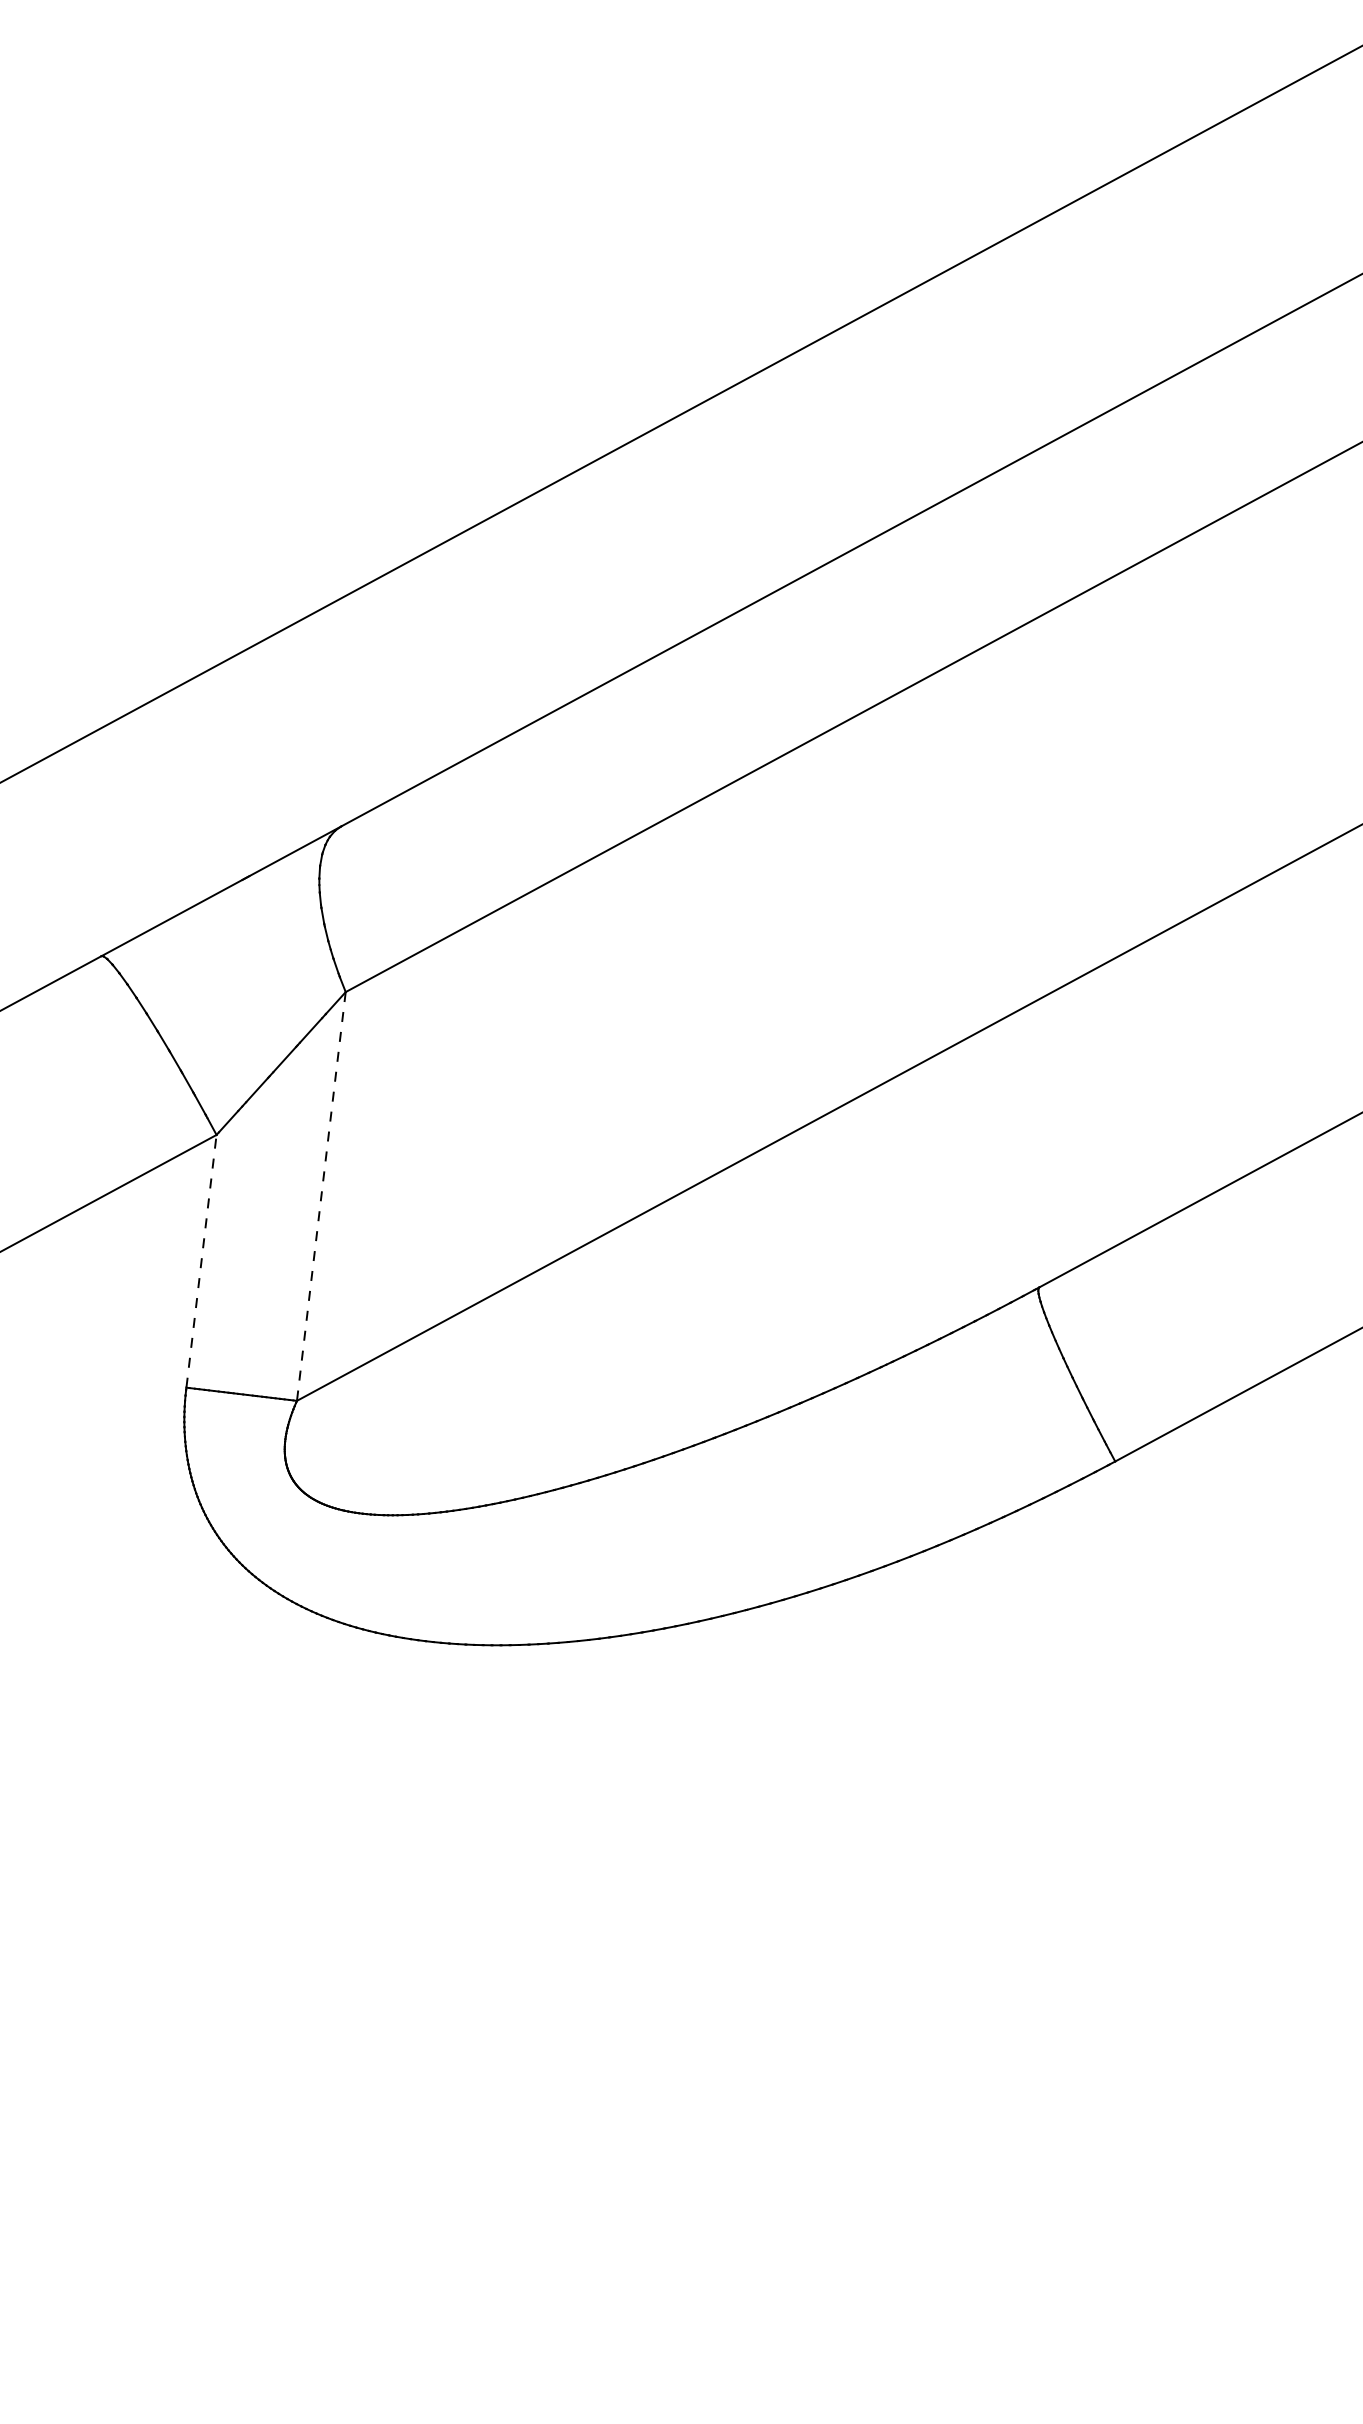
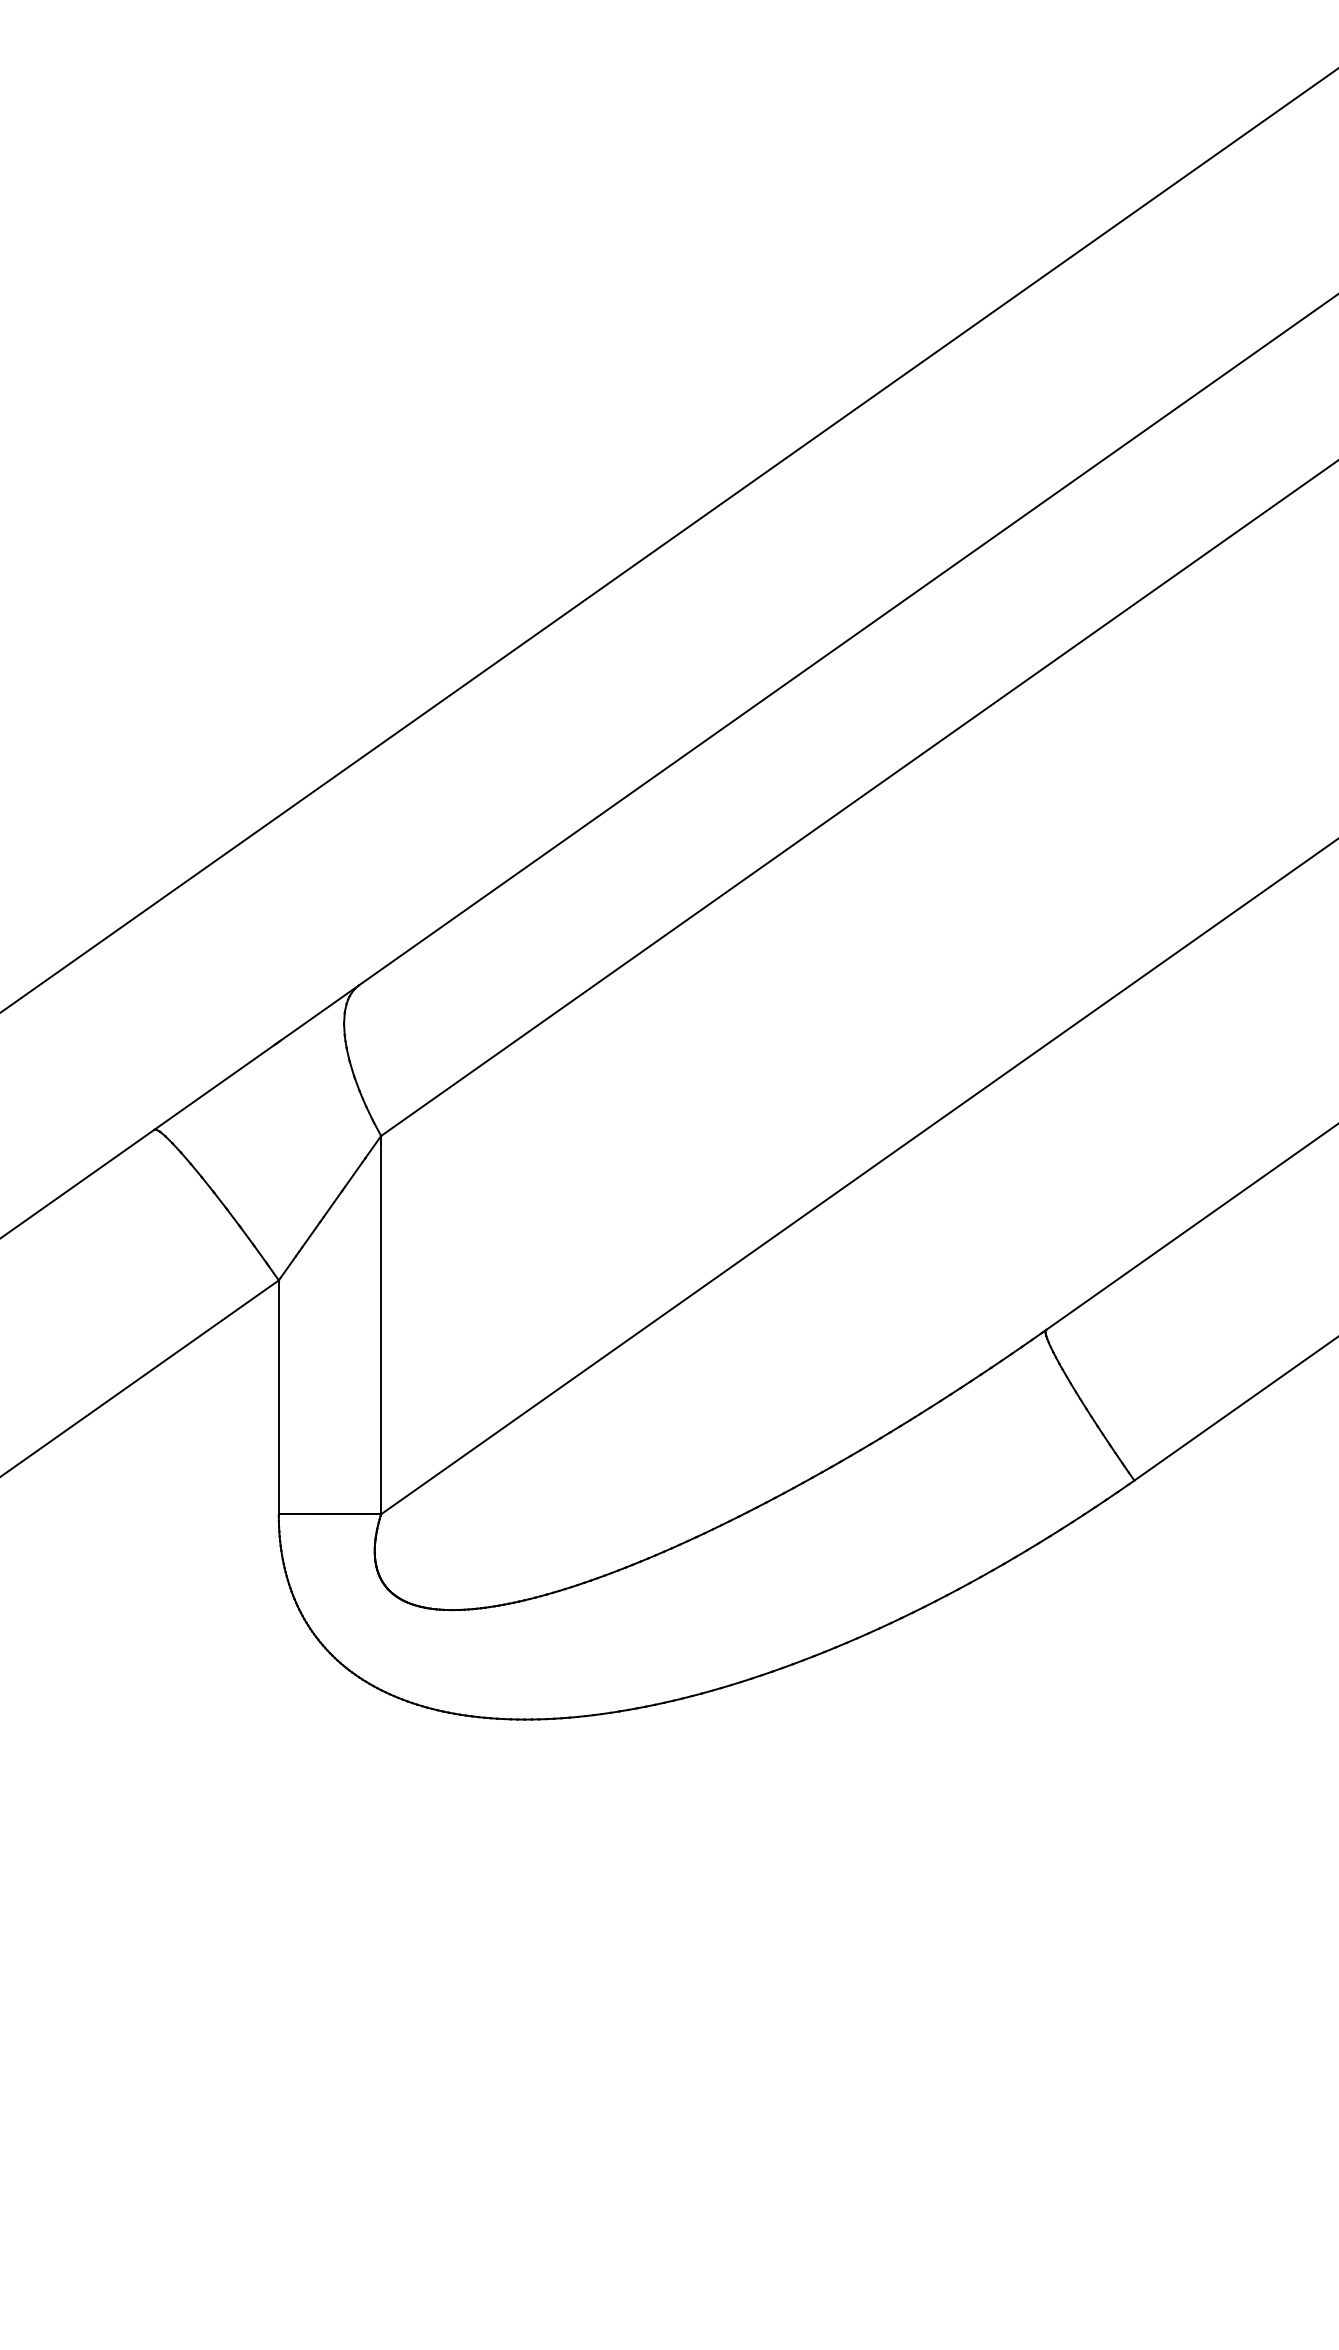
line: (321, 1196) -> (381, 1325), dashed -> solid
line: (201, 1261) -> (278, 1397), dashed -> solid

